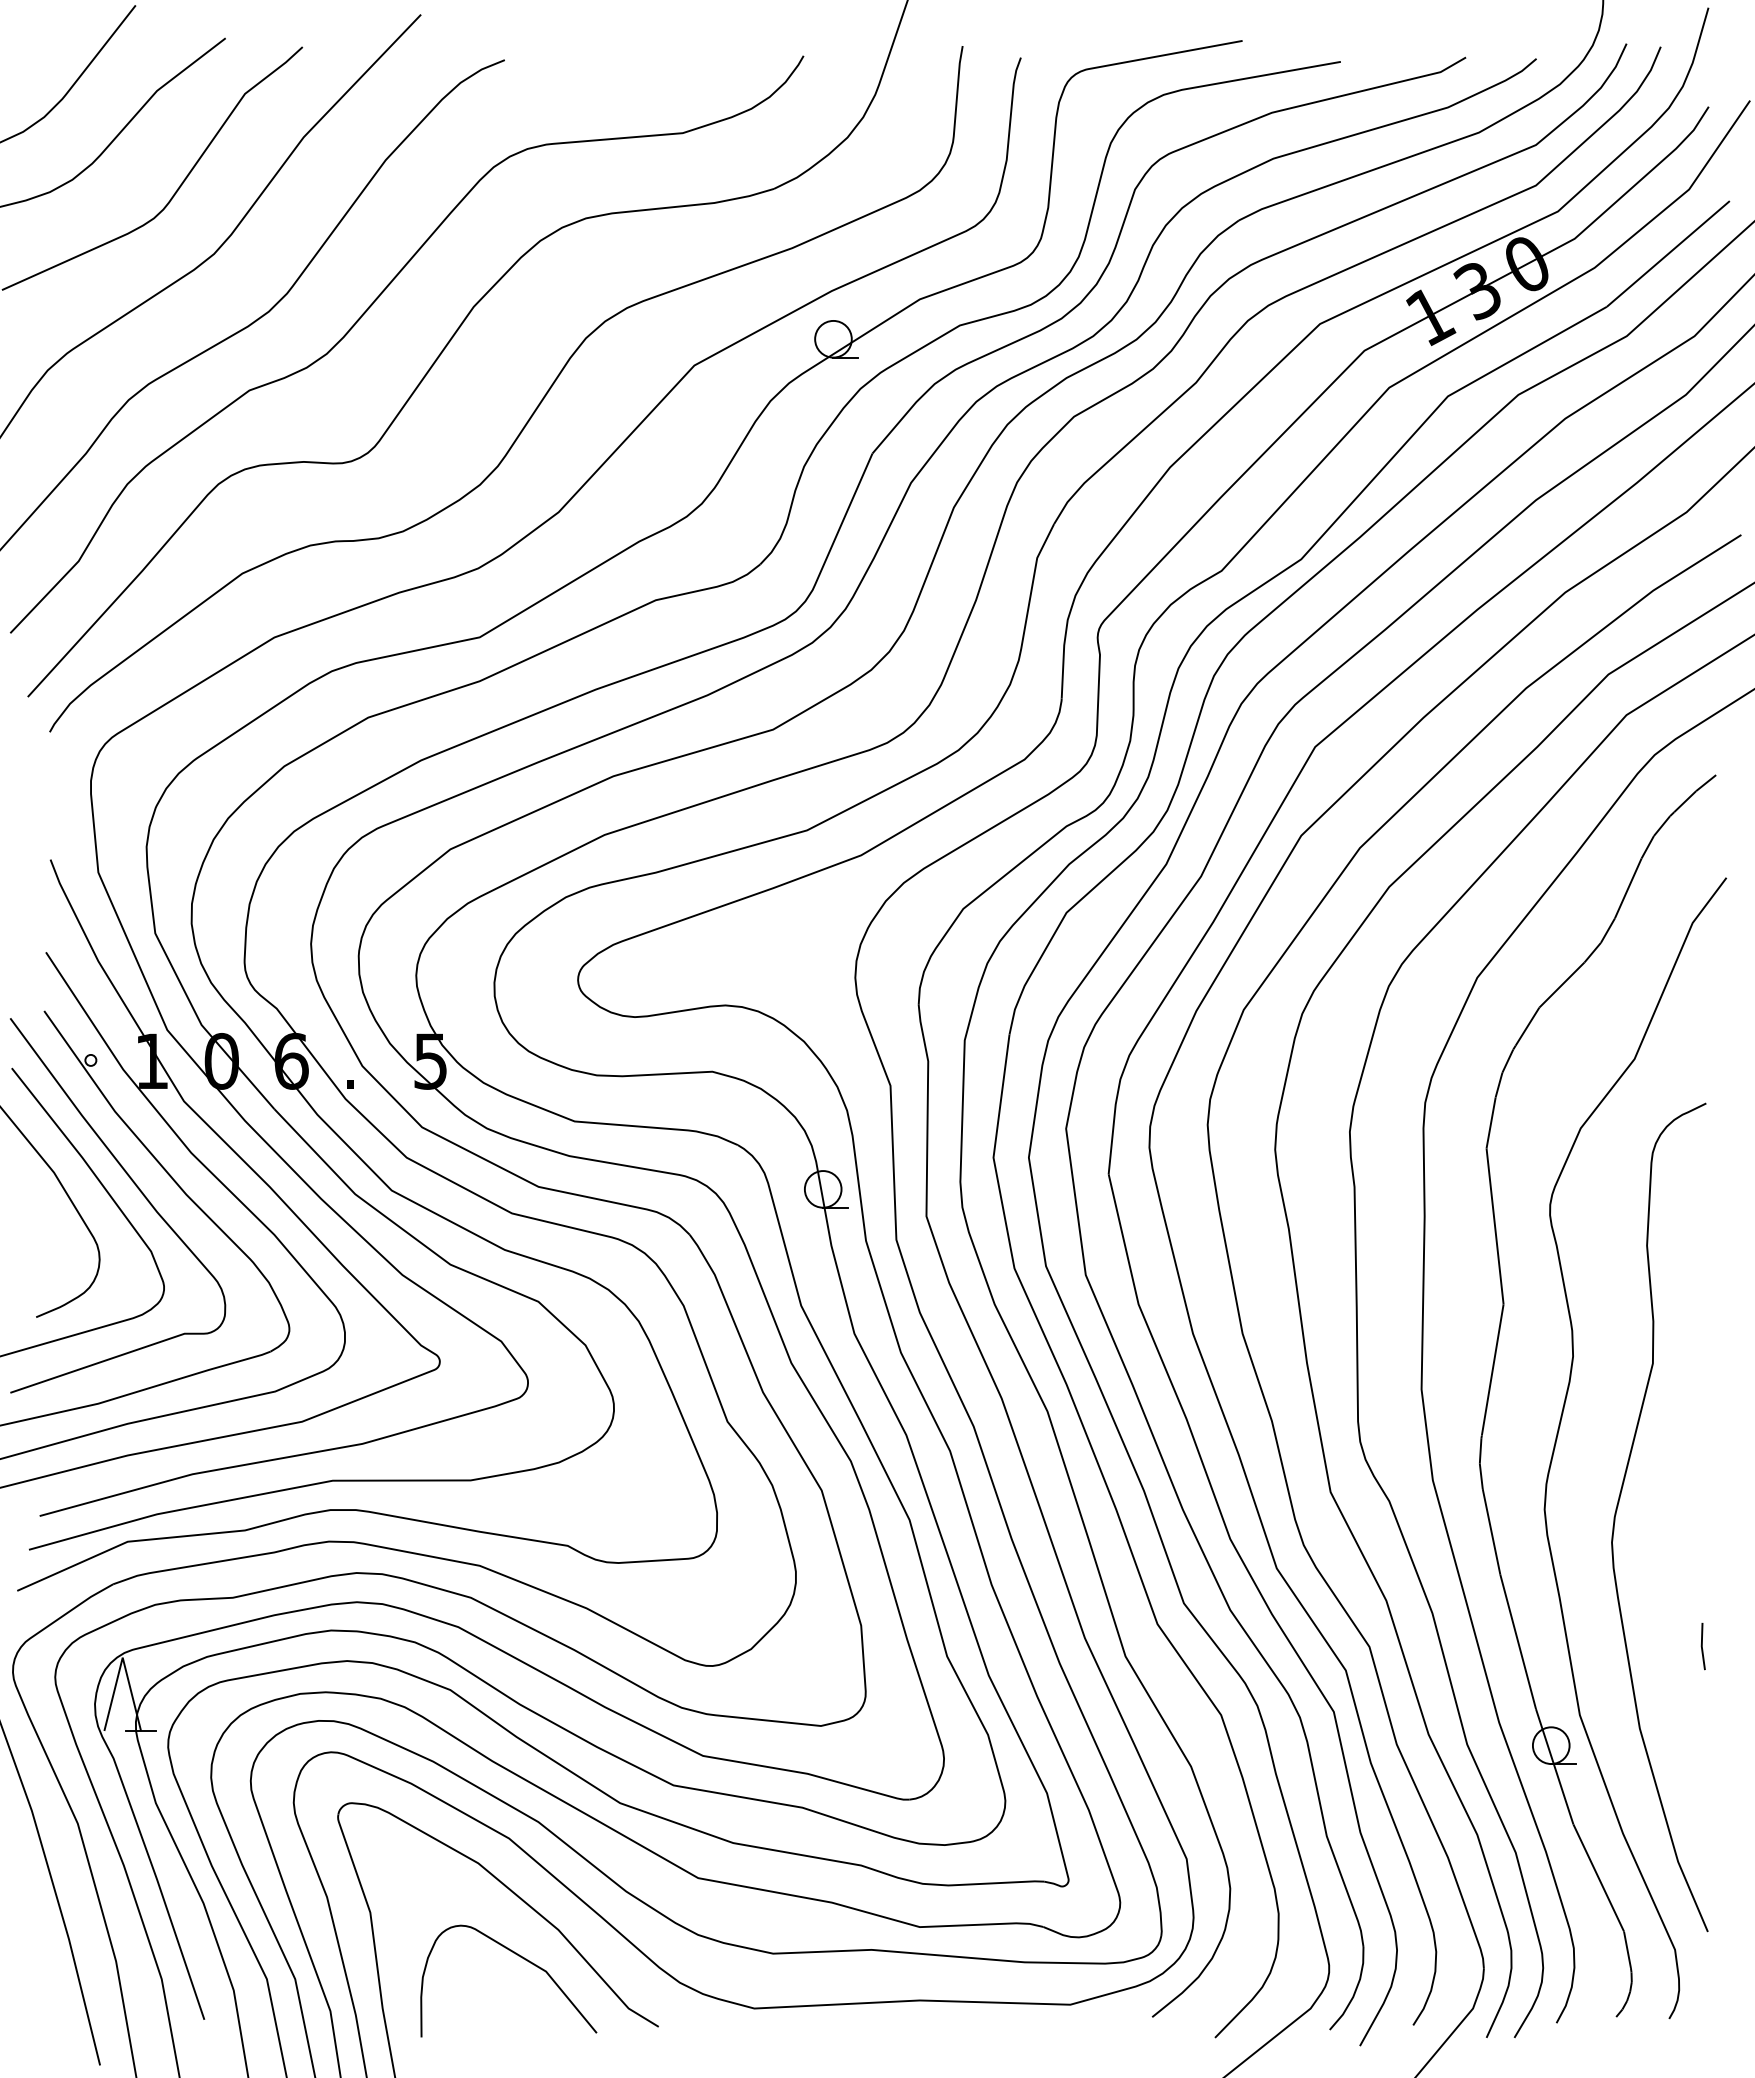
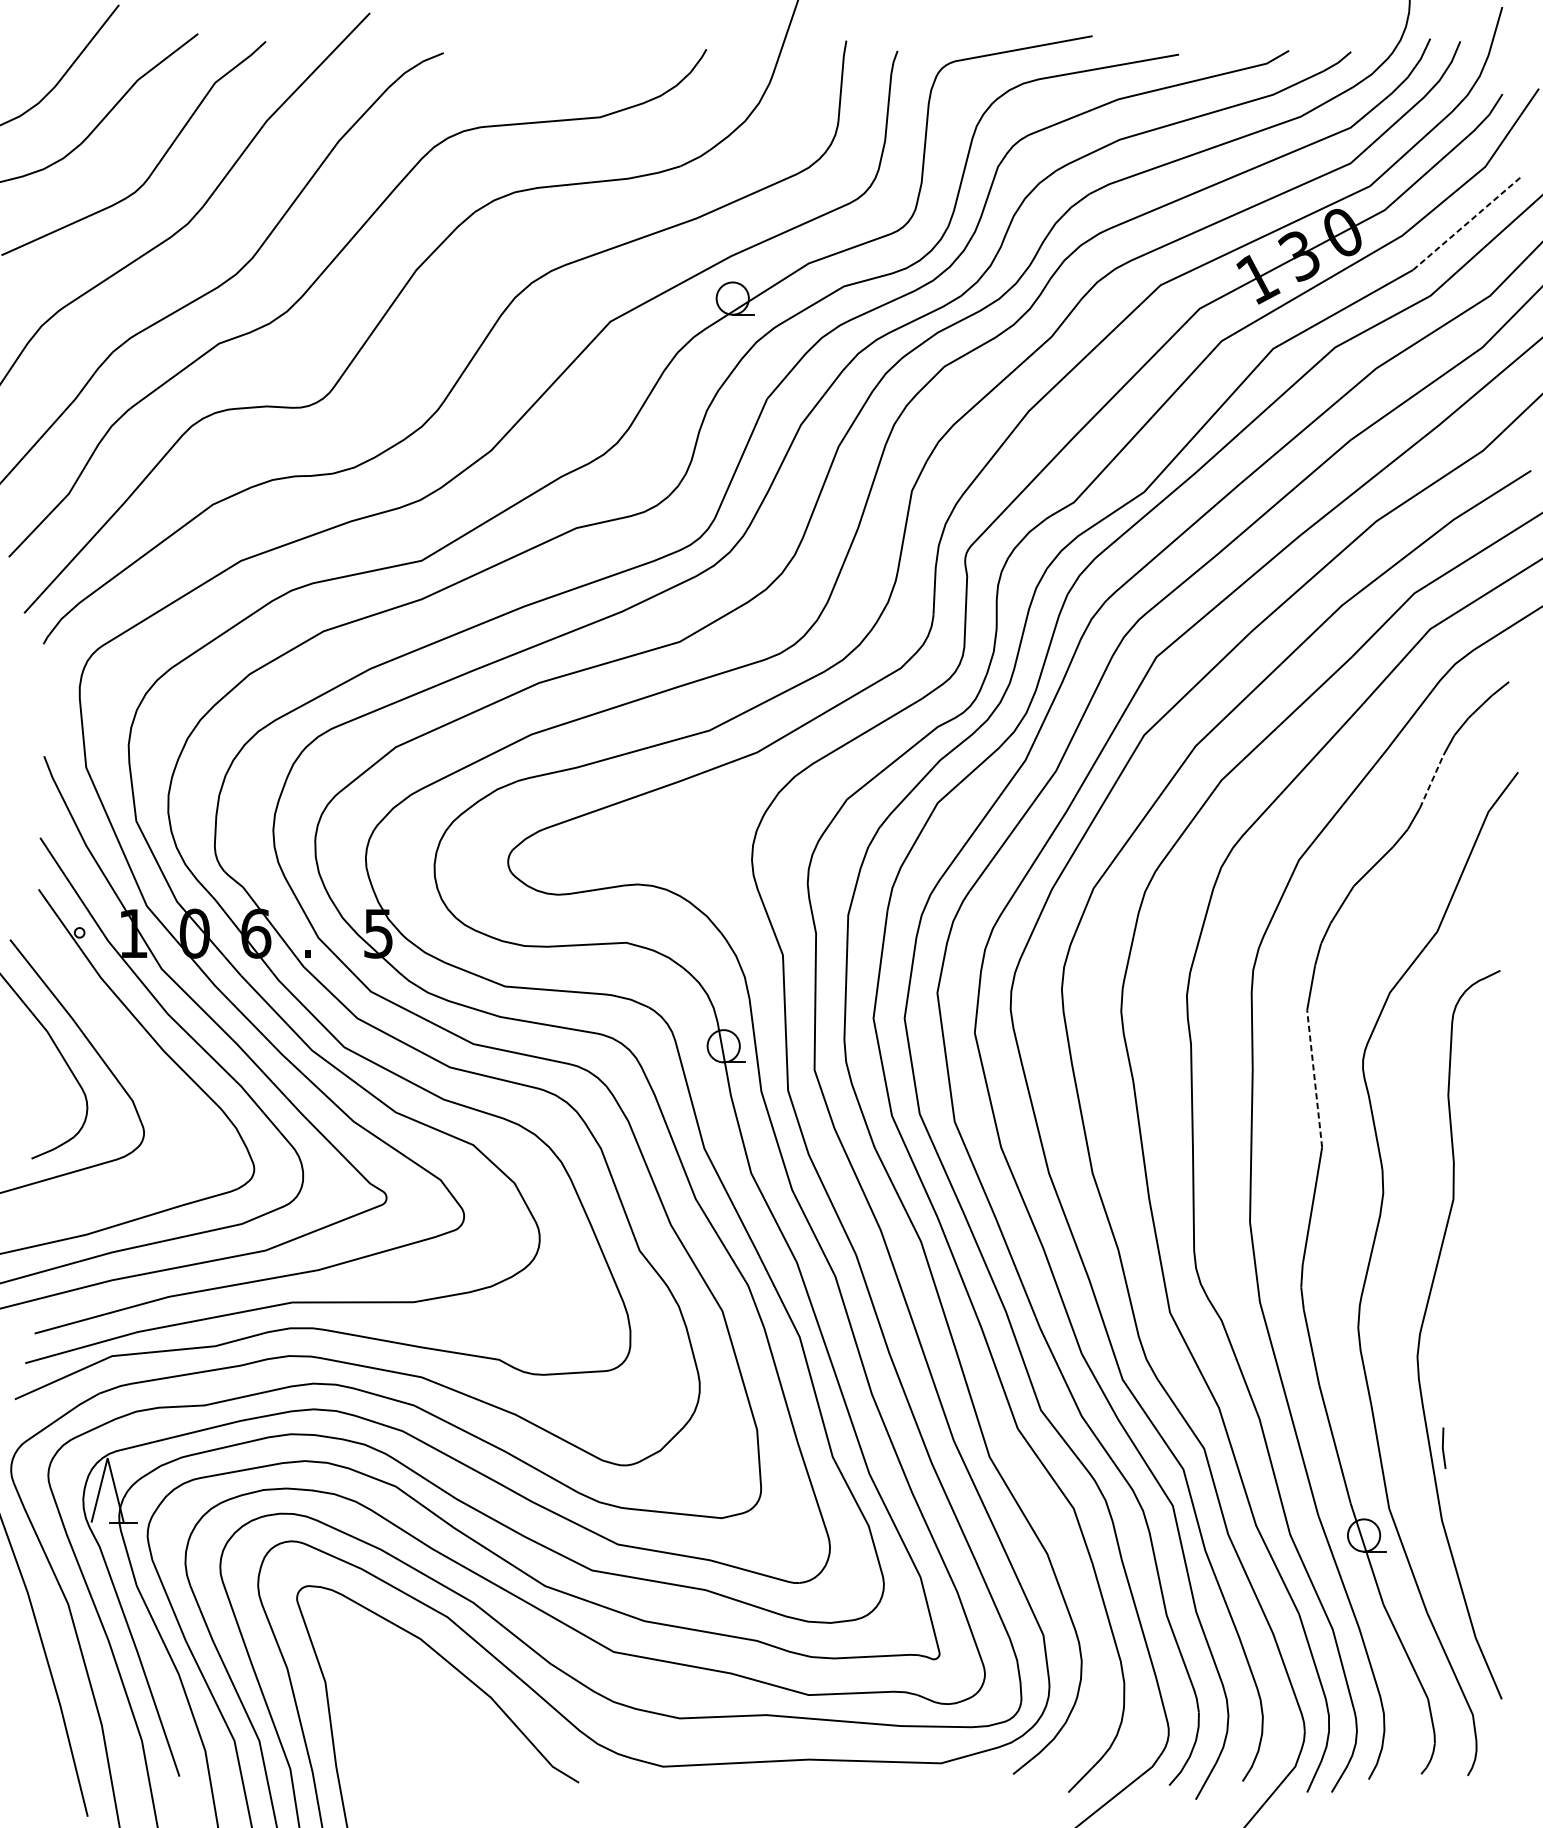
line: (1668, 253) -> (1467, 223), solid -> dashed
line: (1628, 888) -> (1432, 781), solid -> dashed
curve: (139, 1191) -> (122, 1048), removed
line: (1495, 1225) -> (1315, 1078), solid -> dashed
line: (1702, 1646) -> (1443, 1448), moved
curve: (523, 1959) -> (460, 1723), removed

